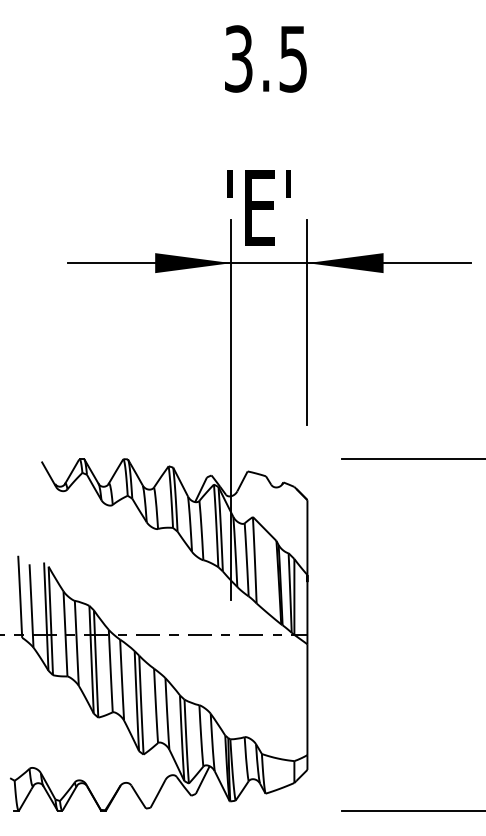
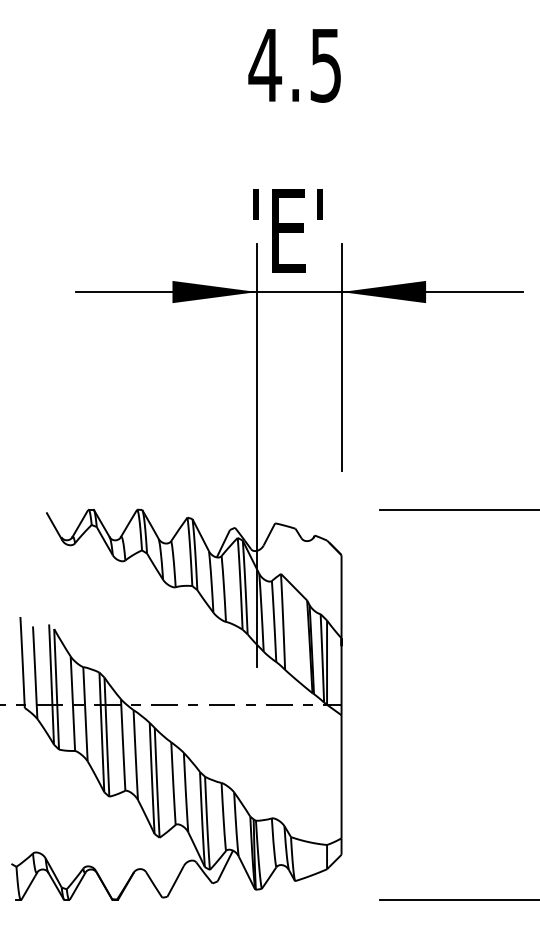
text: (238, 58) -> (265, 64), 3.5 -> 4.5

